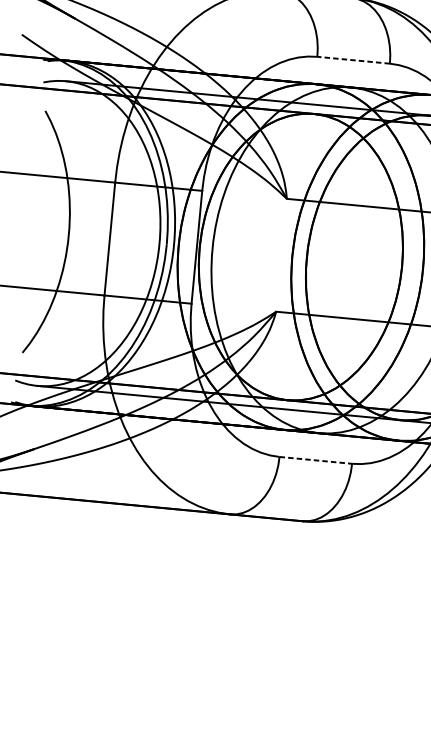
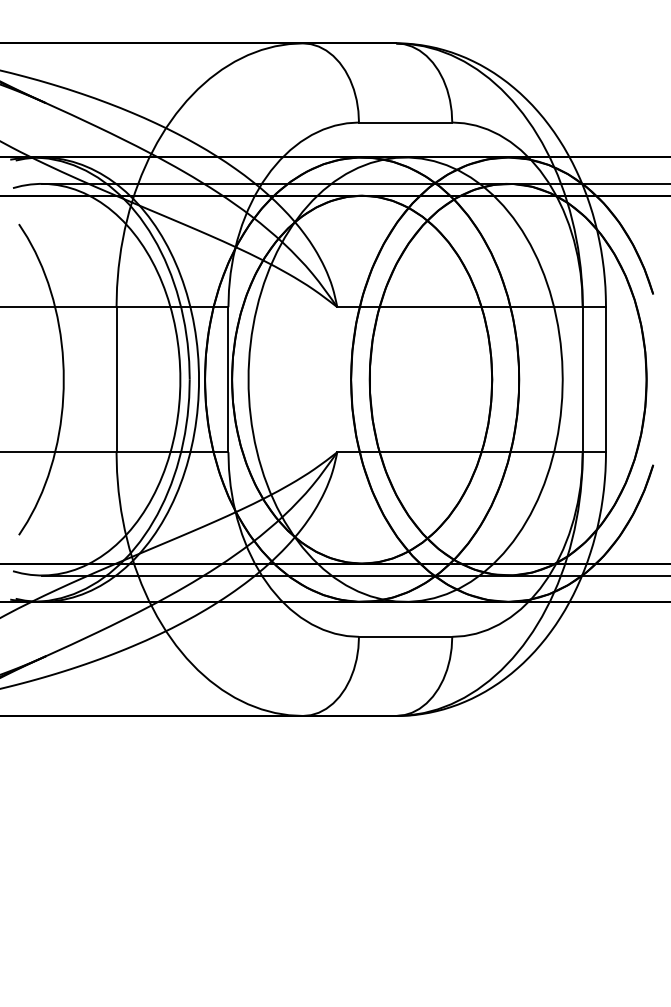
line: (353, 60) -> (405, 122), dashed -> solid
line: (315, 460) -> (405, 636), dashed -> solid

